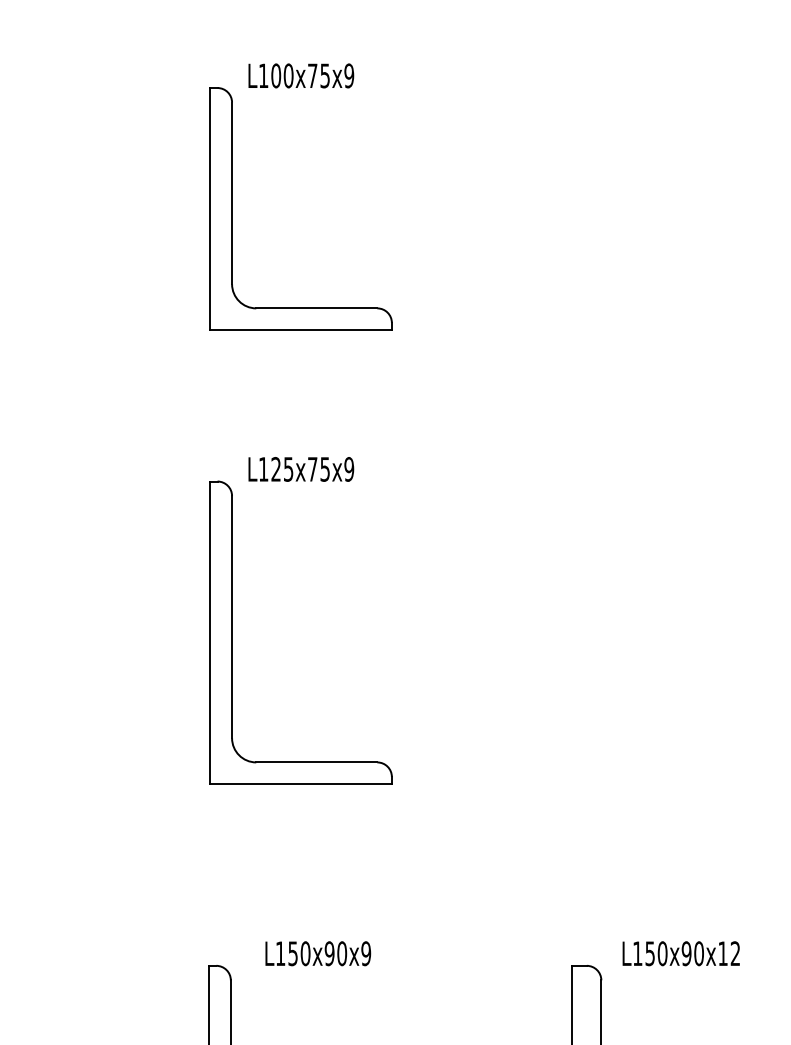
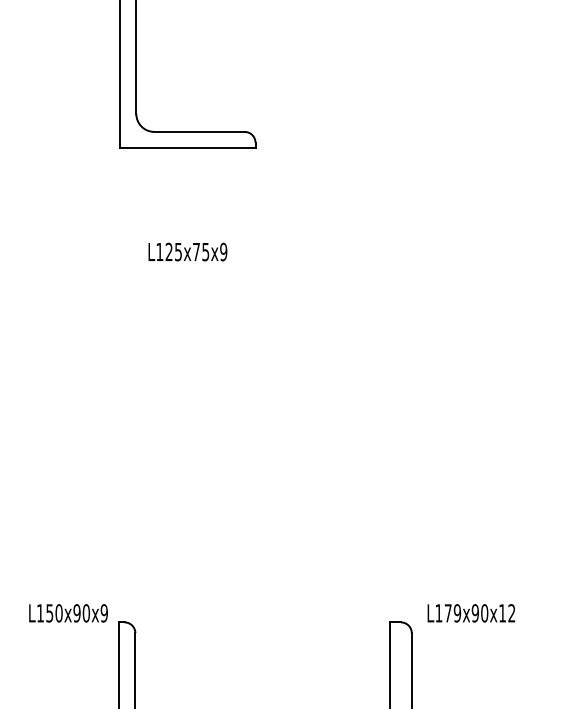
part: (232, 632) -> (136, 373), removed
text: (318, 953) -> (68, 613), moved
text: (656, 953) -> (452, 613), L150x90x12 -> L179x90x12

